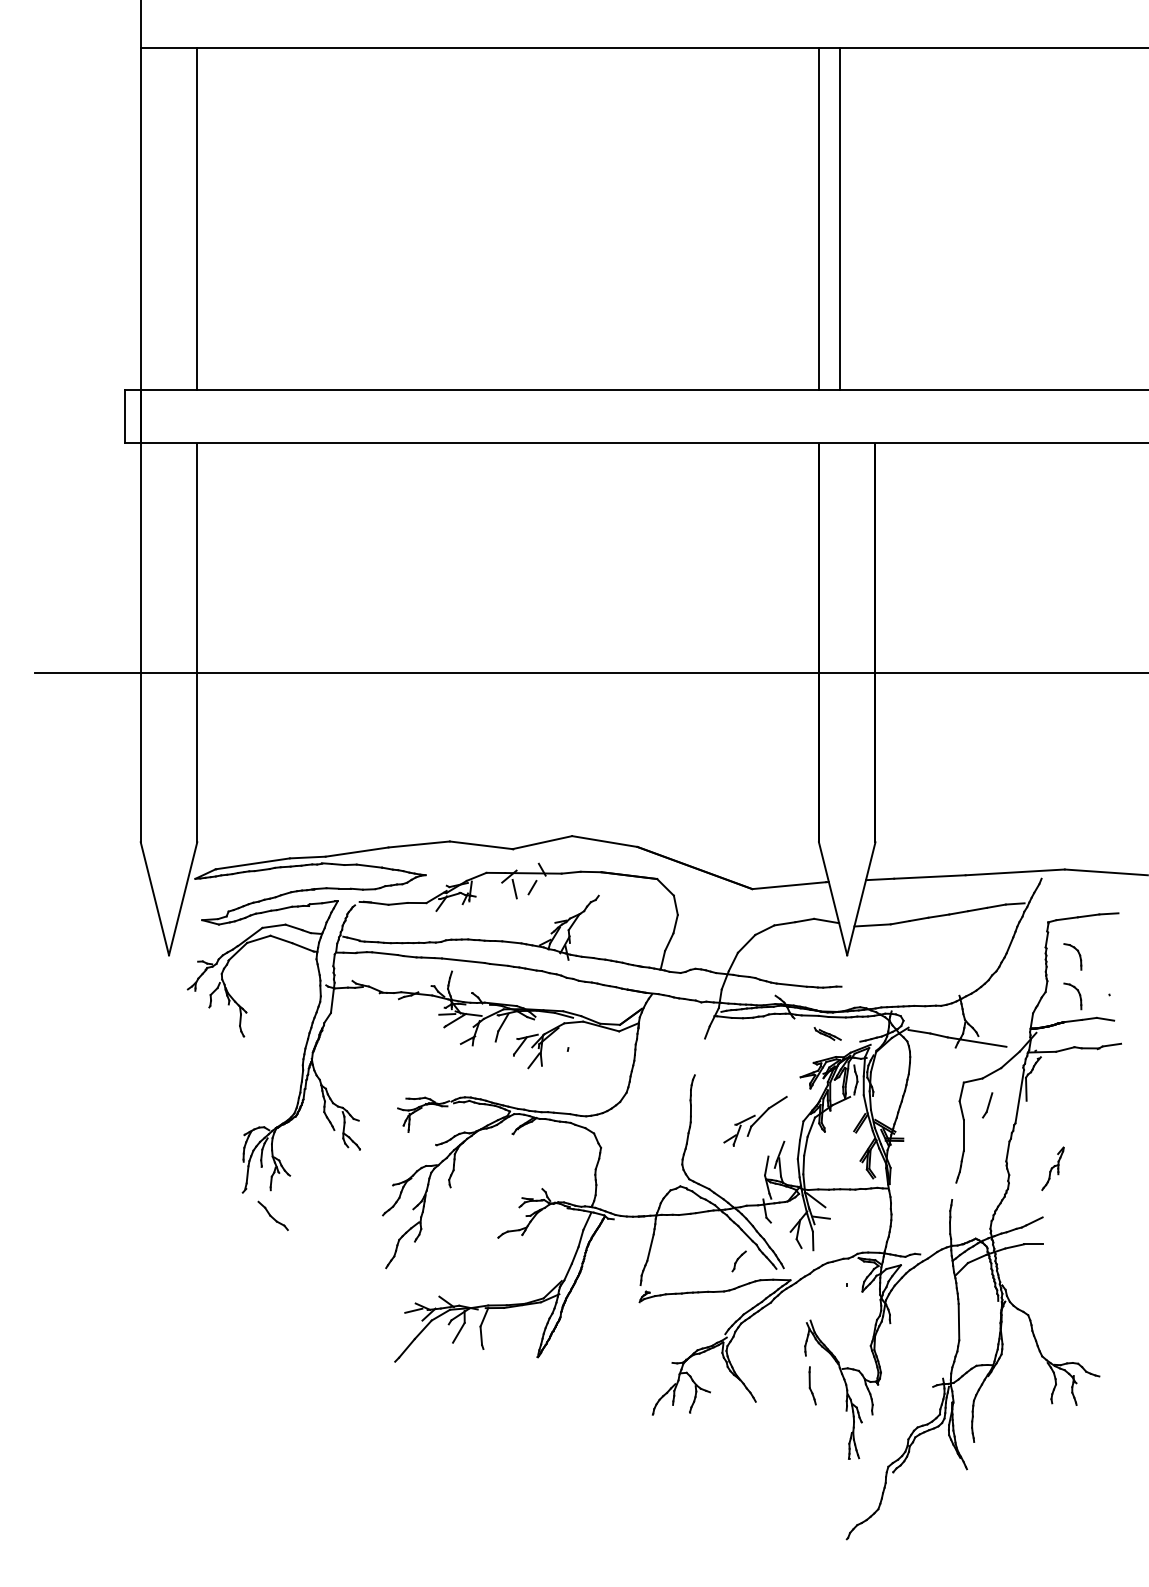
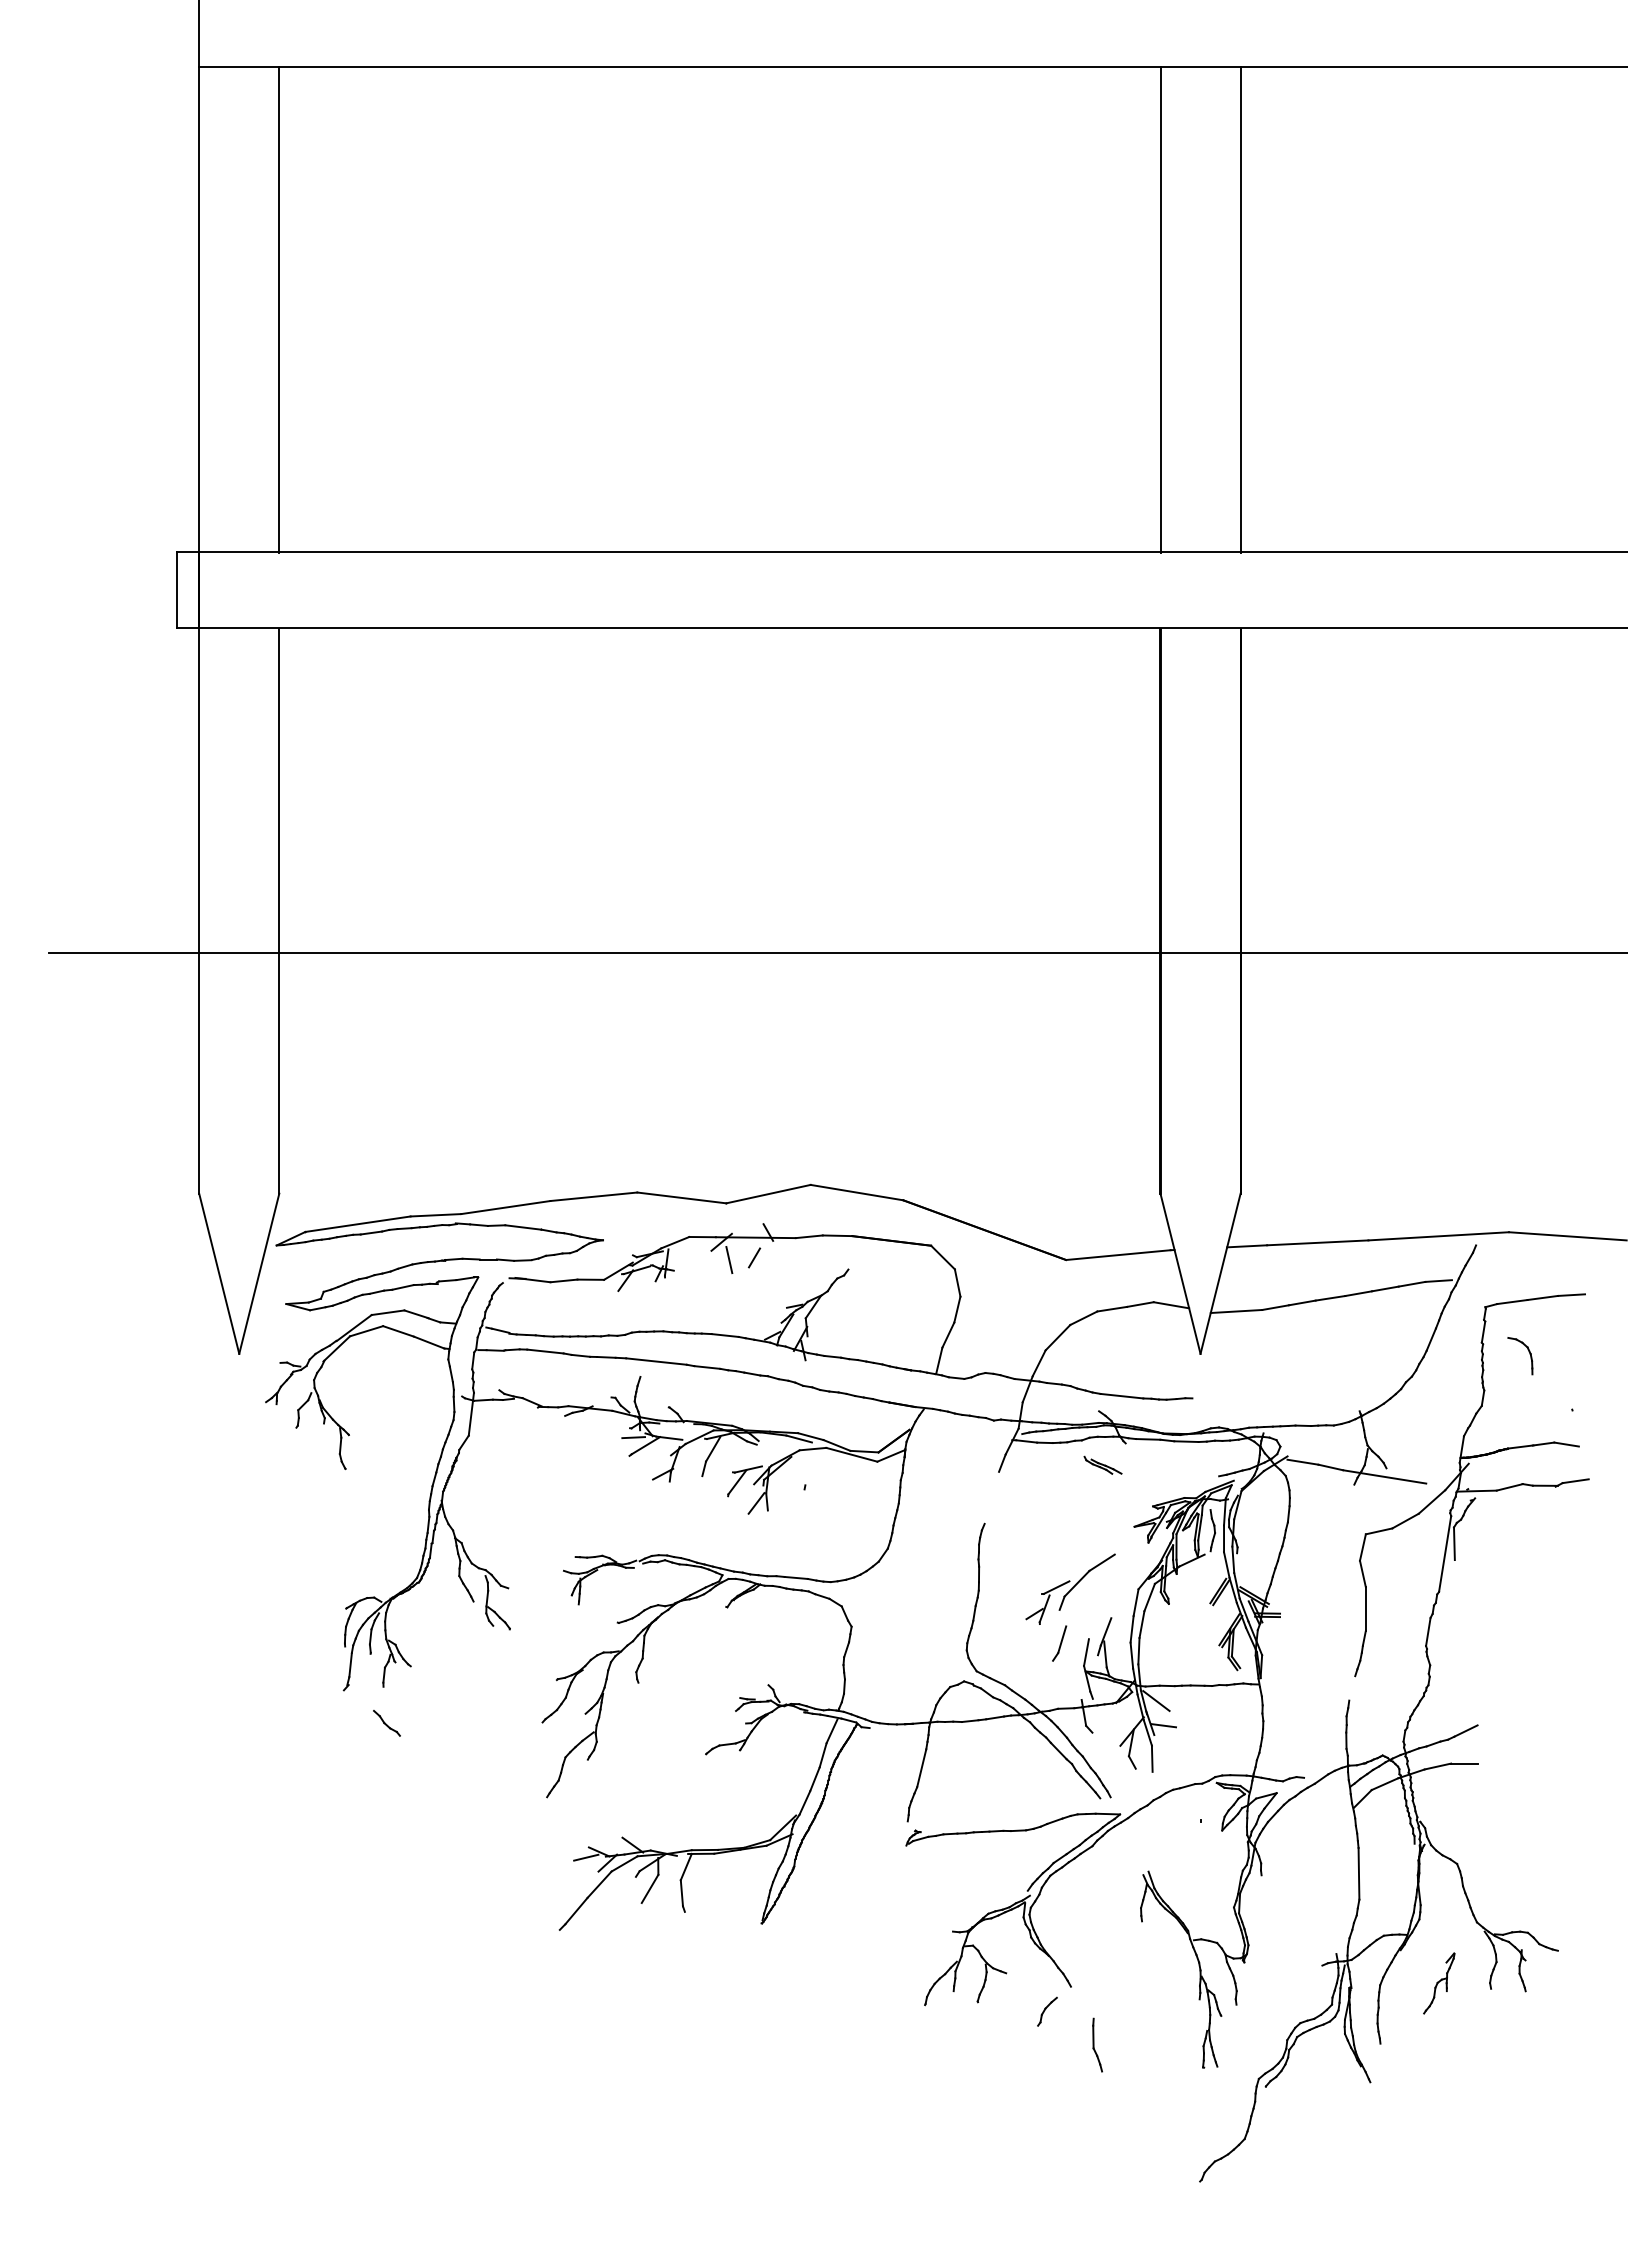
line: (839, 218) -> (1240, 309), moved
part: (1079, 995) -> (1529, 1410), removed
part: (827, 1033) -> (1102, 1464), moved
part: (987, 1105) -> (1059, 1643), moved
part: (1053, 1168) -> (1439, 1983), moved
part: (272, 1216) -> (386, 1723), size x0.62
part: (739, 1261) -> (1047, 2011), moved
part: (812, 1385) -> (1097, 2044), moved

